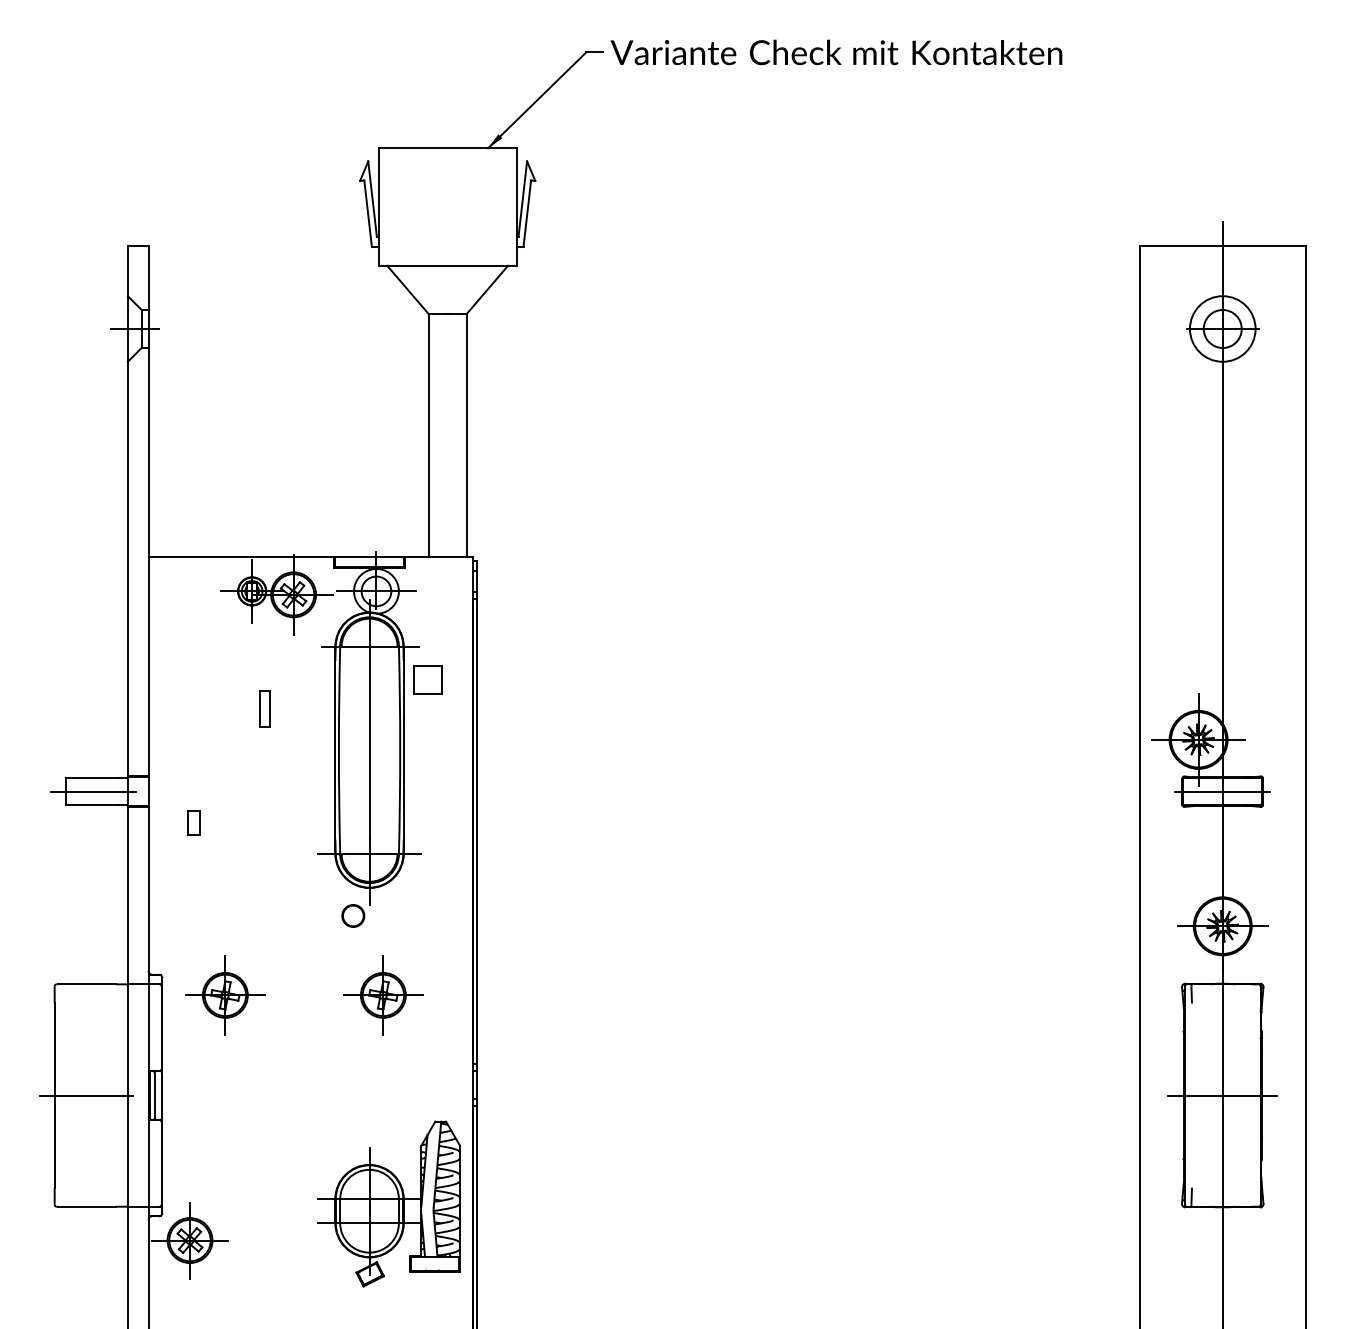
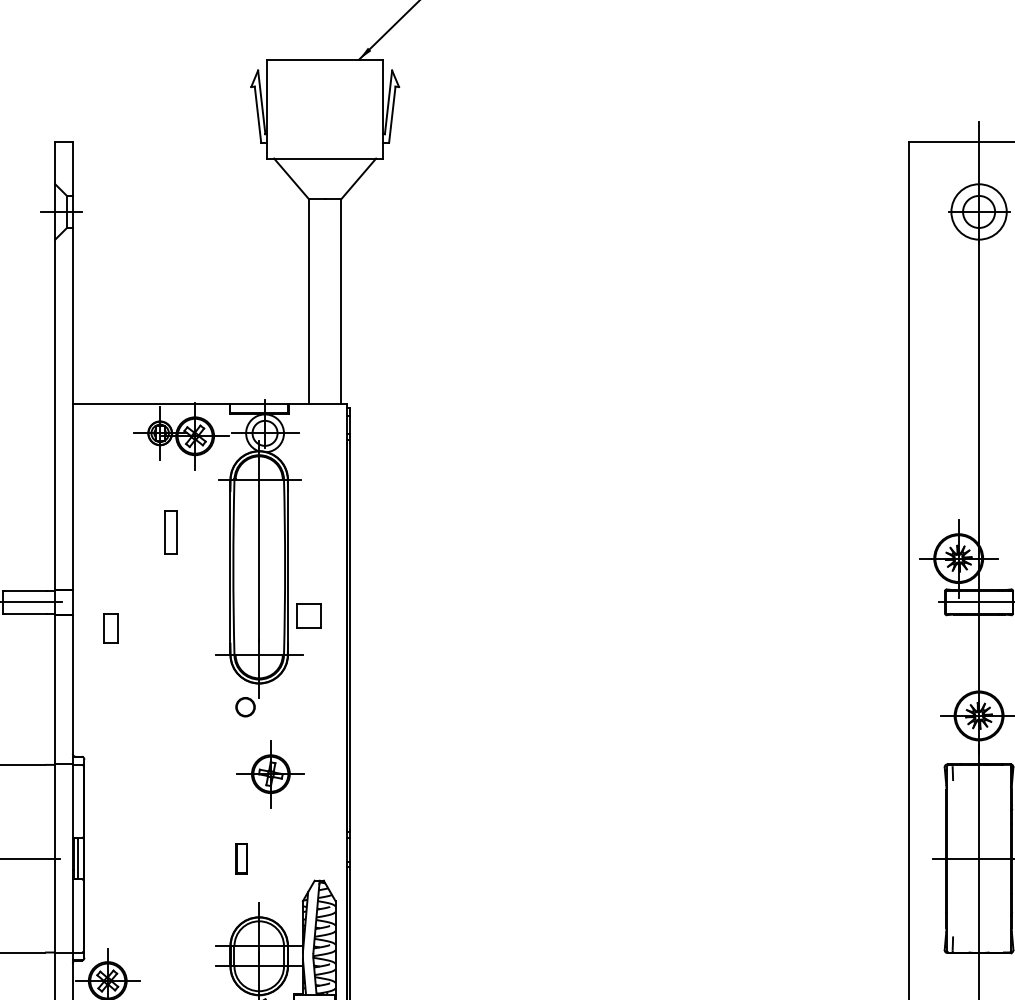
part: (427, 679) -> (308, 615), moved
part: (264, 708) -> (170, 532), size x1.43
part: (193, 822) -> (110, 628), size x1.43
part: (225, 995) -> (137, 774), removed
part: (348, 1095) -> (241, 858), added

